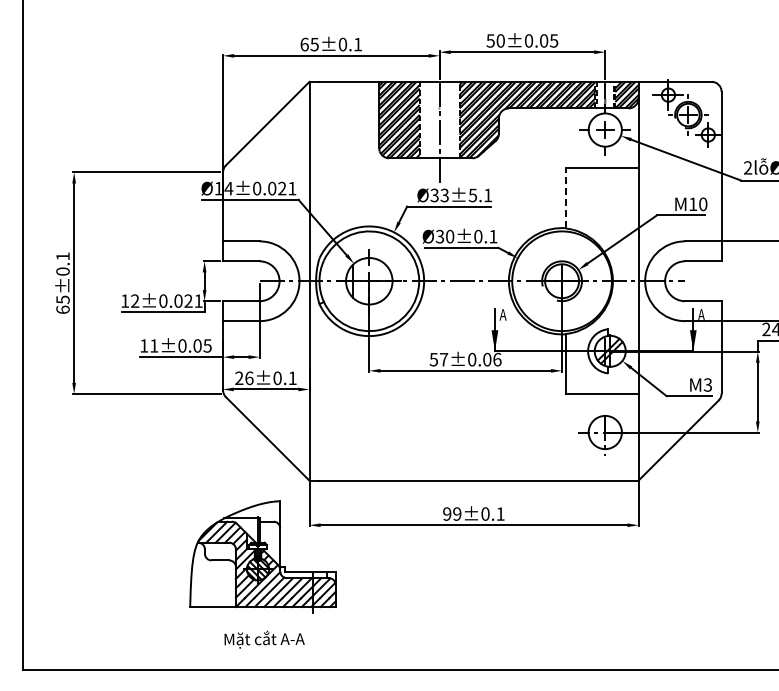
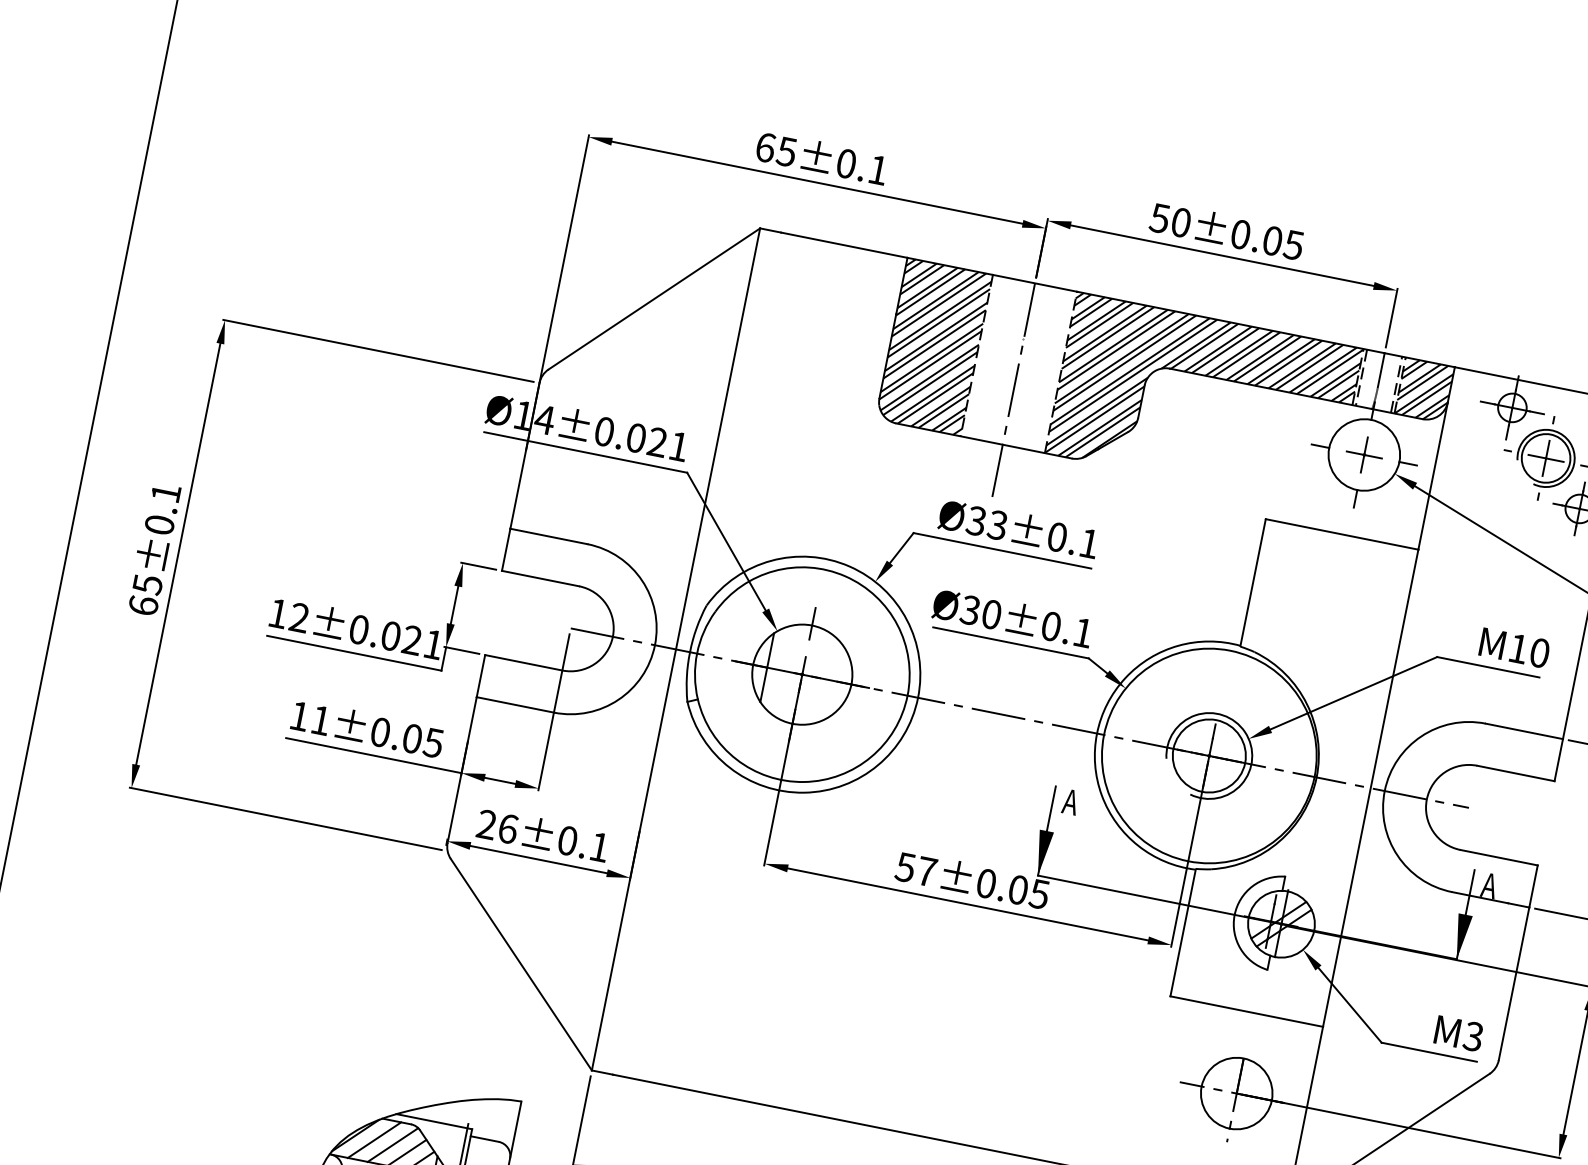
text: (472, 195) -> (1056, 537), Ø33±5.1 -> Ø33±0.1
line: (566, 197) -> (1253, 580), dashed -> solid
text: (497, 359) -> (1039, 893), 57±0.06 -> 57±0.05

